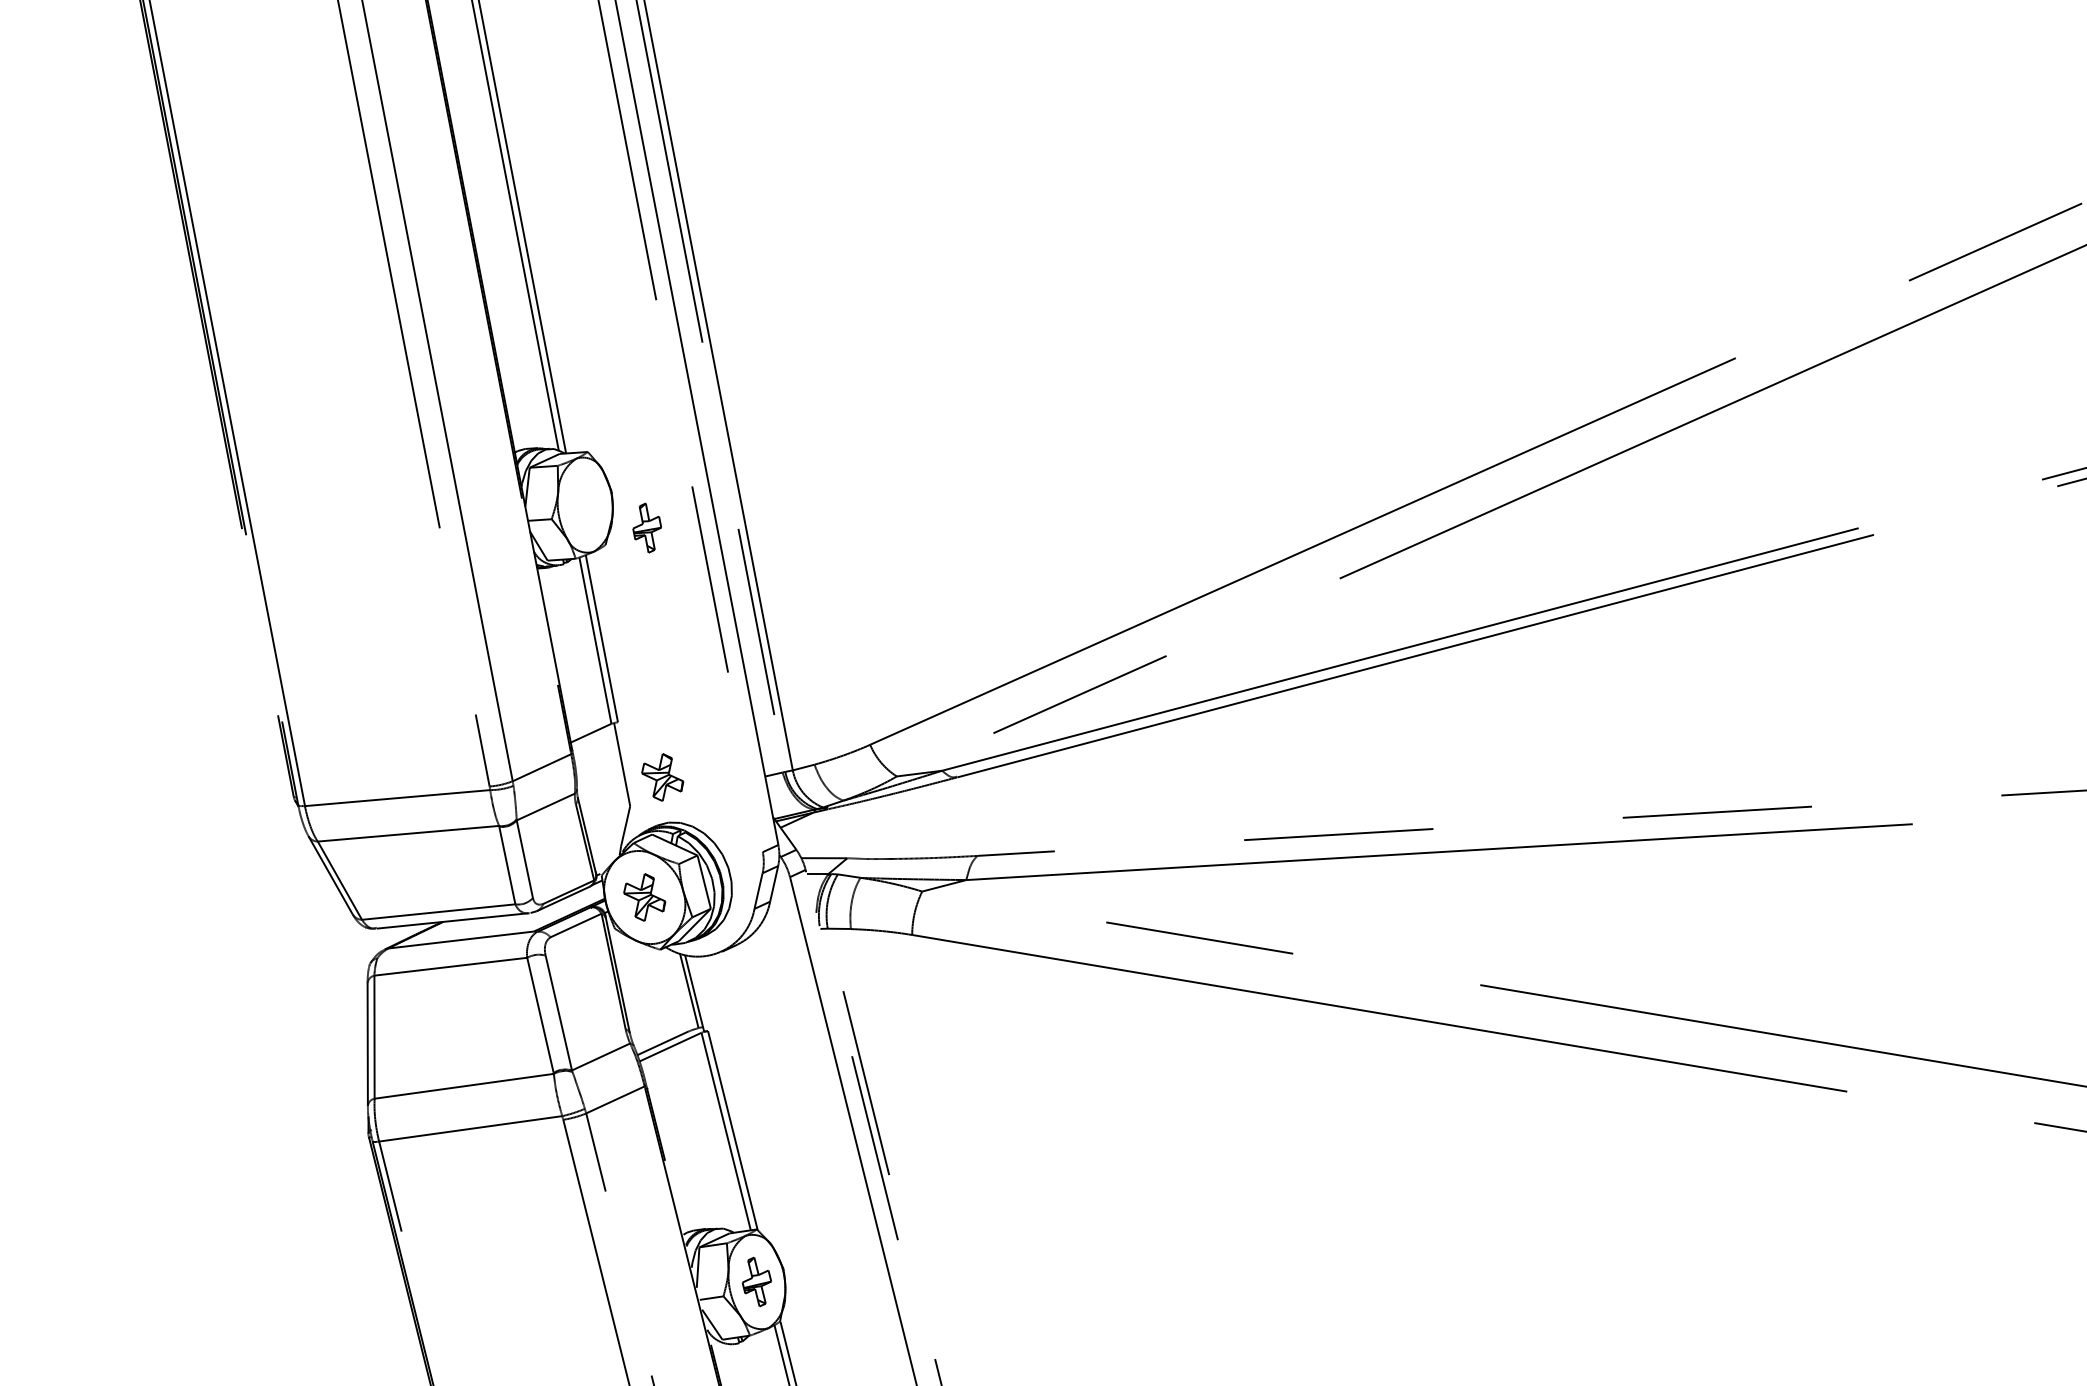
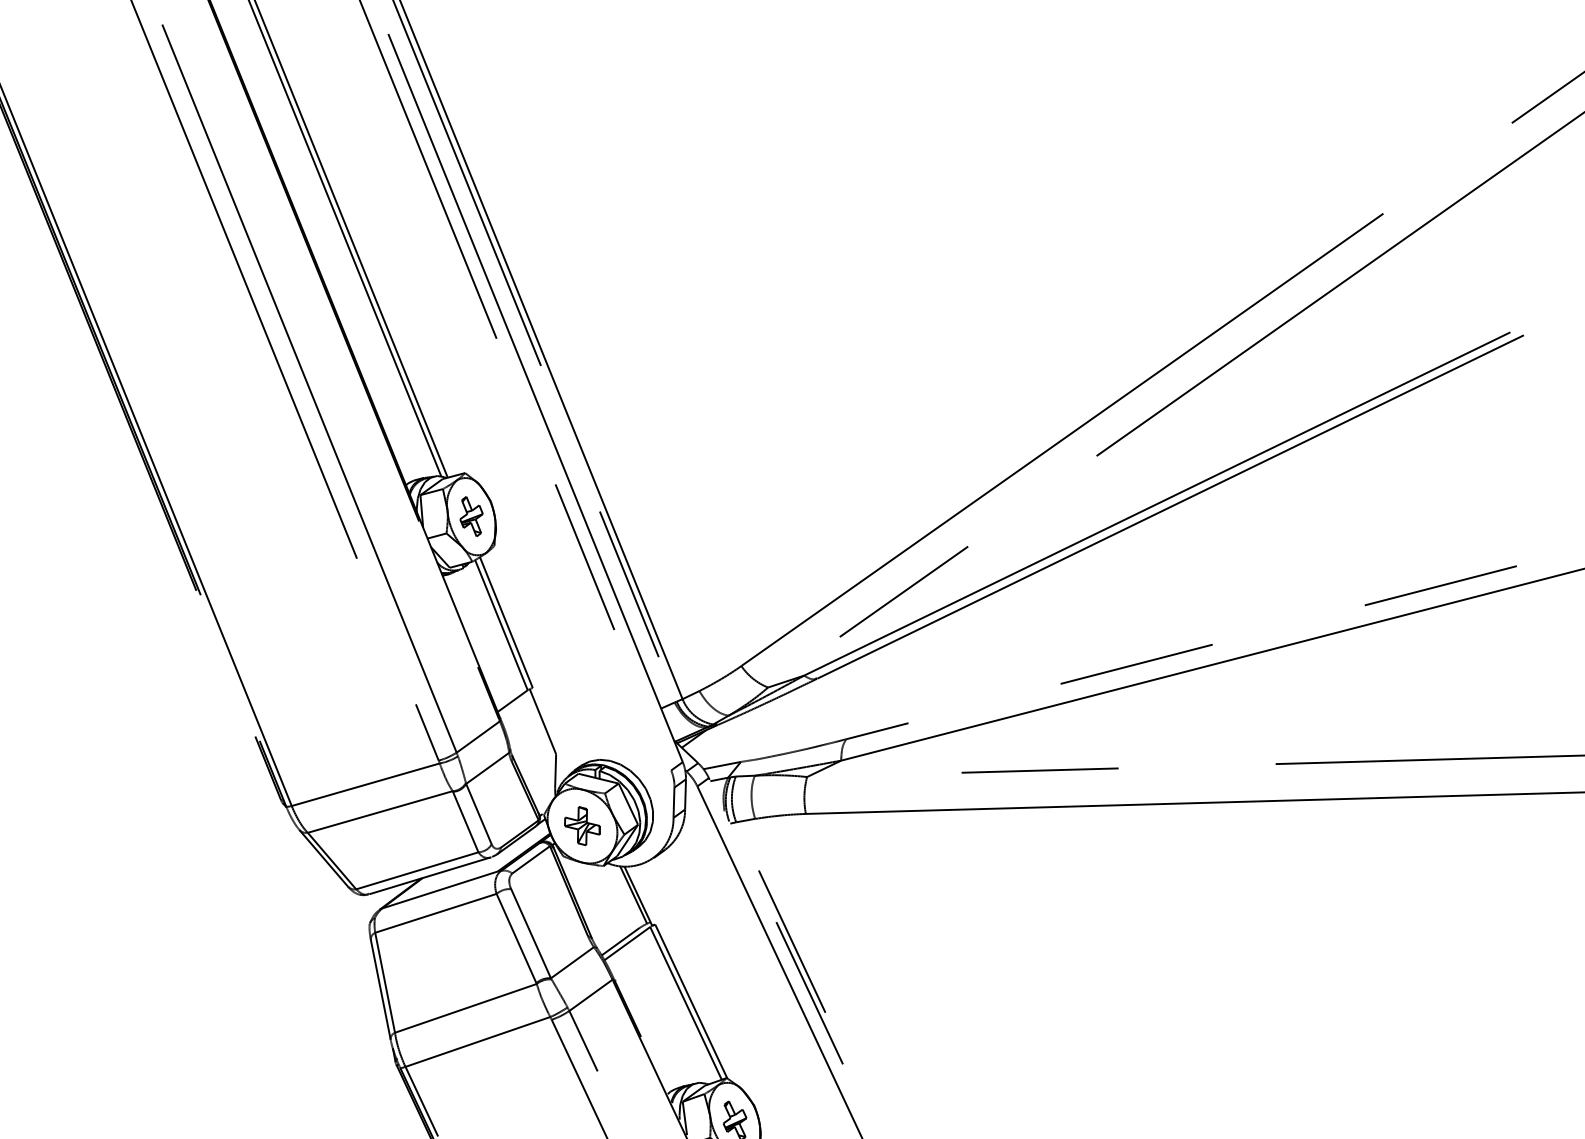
part: (647, 527) -> (471, 516), moved
part: (662, 777) -> (577, 725), removed

